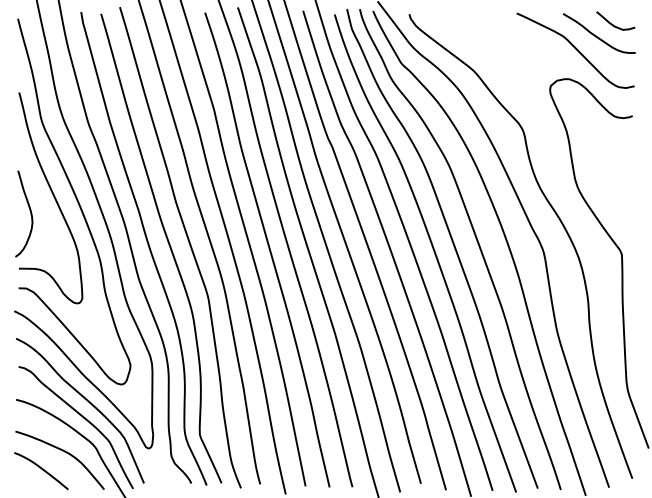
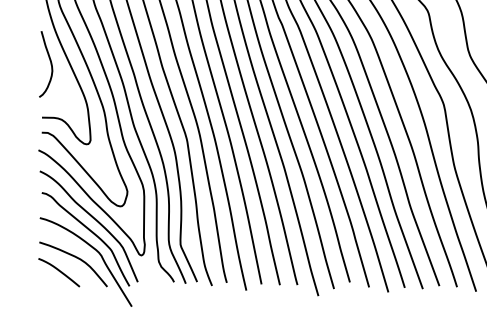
curve: (29, 210) -> (50, 61), moved

